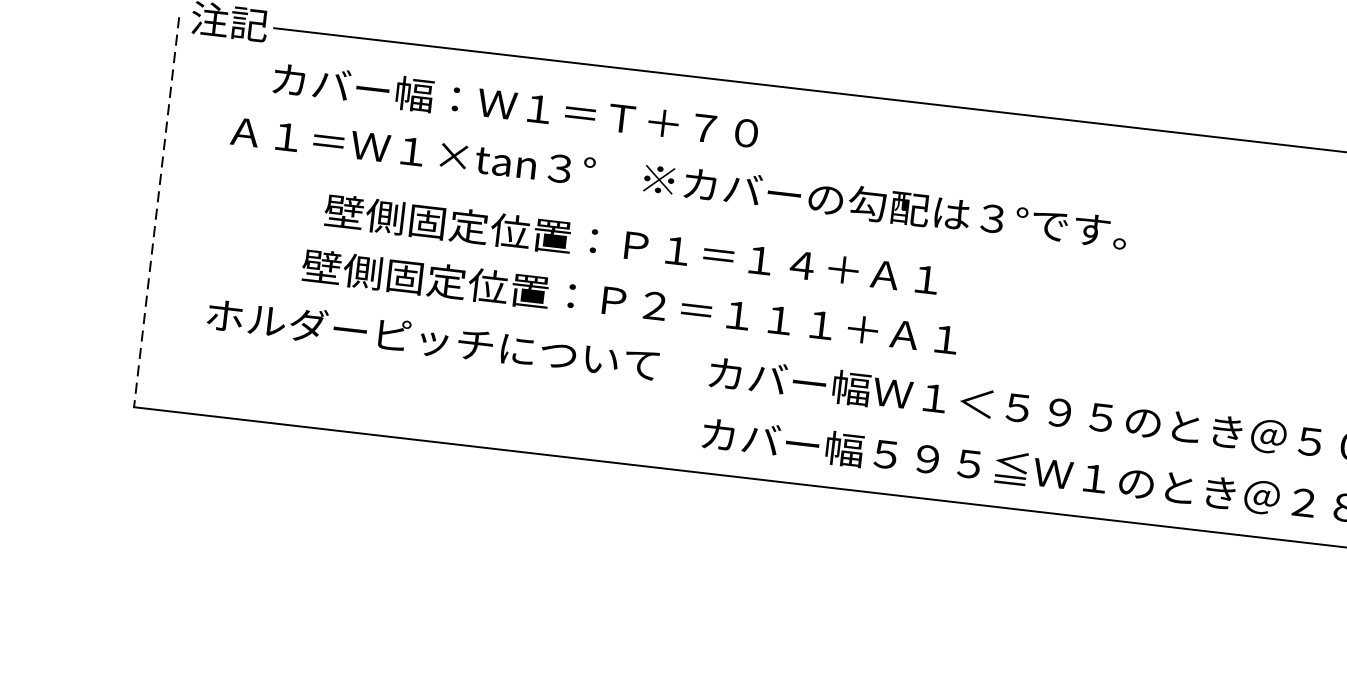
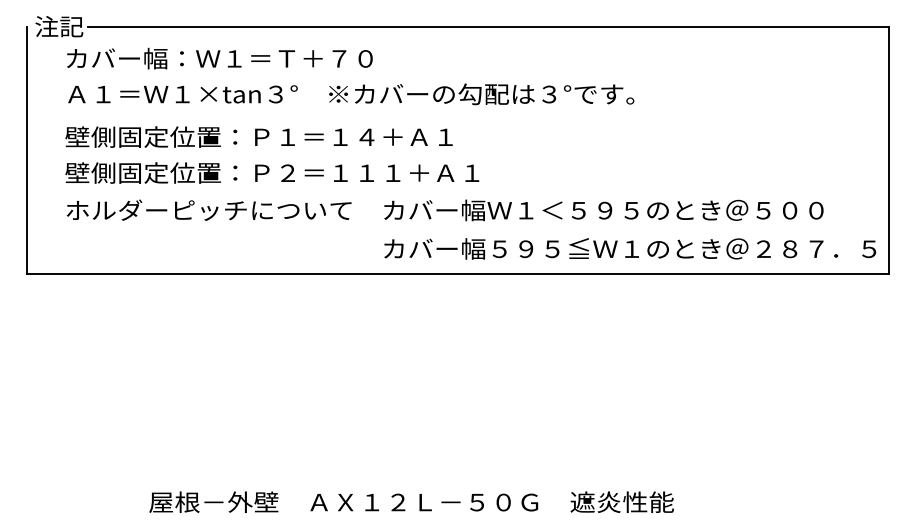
text: (515, 105) -> (219, 58), moved
line: (156, 213) -> (27, 151), dashed -> solid
text: (630, 244) -> (258, 136), moved
text: (630, 301) -> (272, 172), moved

